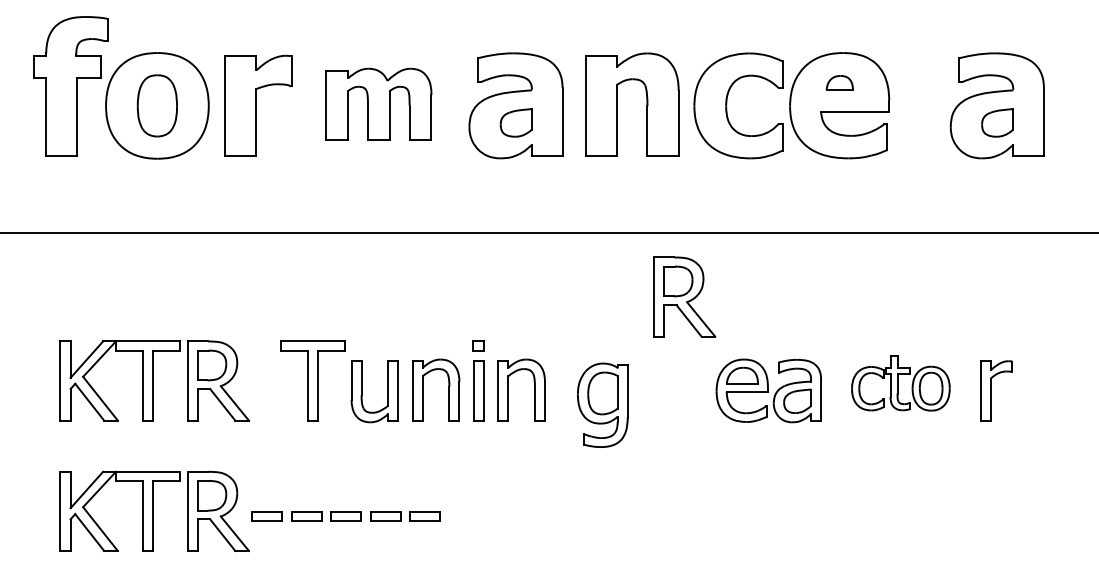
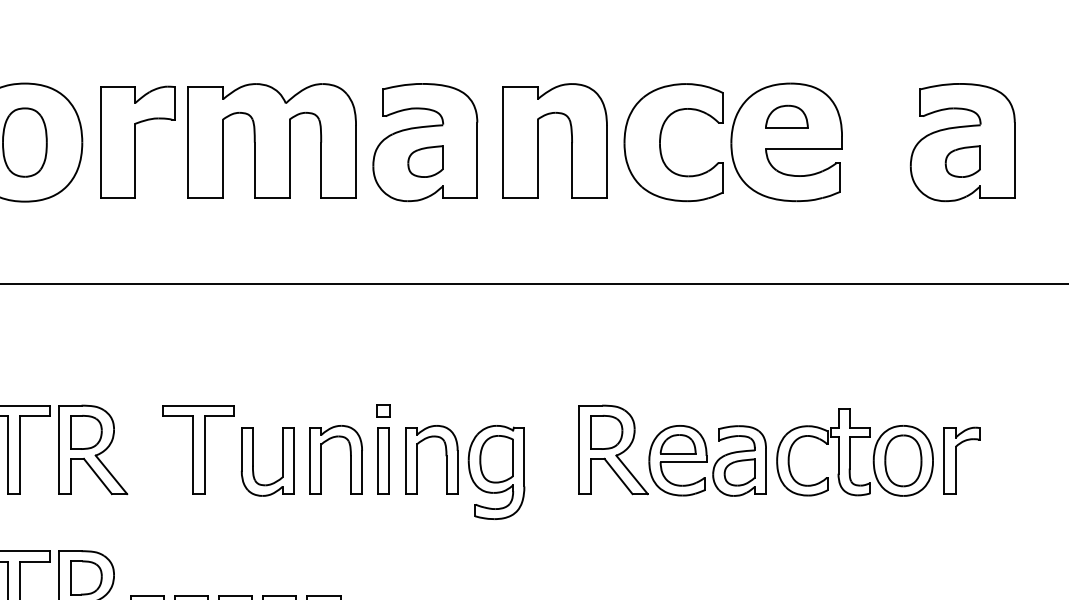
part: (839, 82) -> (786, 116), size x1.43
part: (378, 104) -> (271, 141), size x1.43
part: (684, 296) -> (613, 449), moved
part: (900, 383) -> (854, 452), size x1.43
part: (602, 404) -> (496, 471), moved

